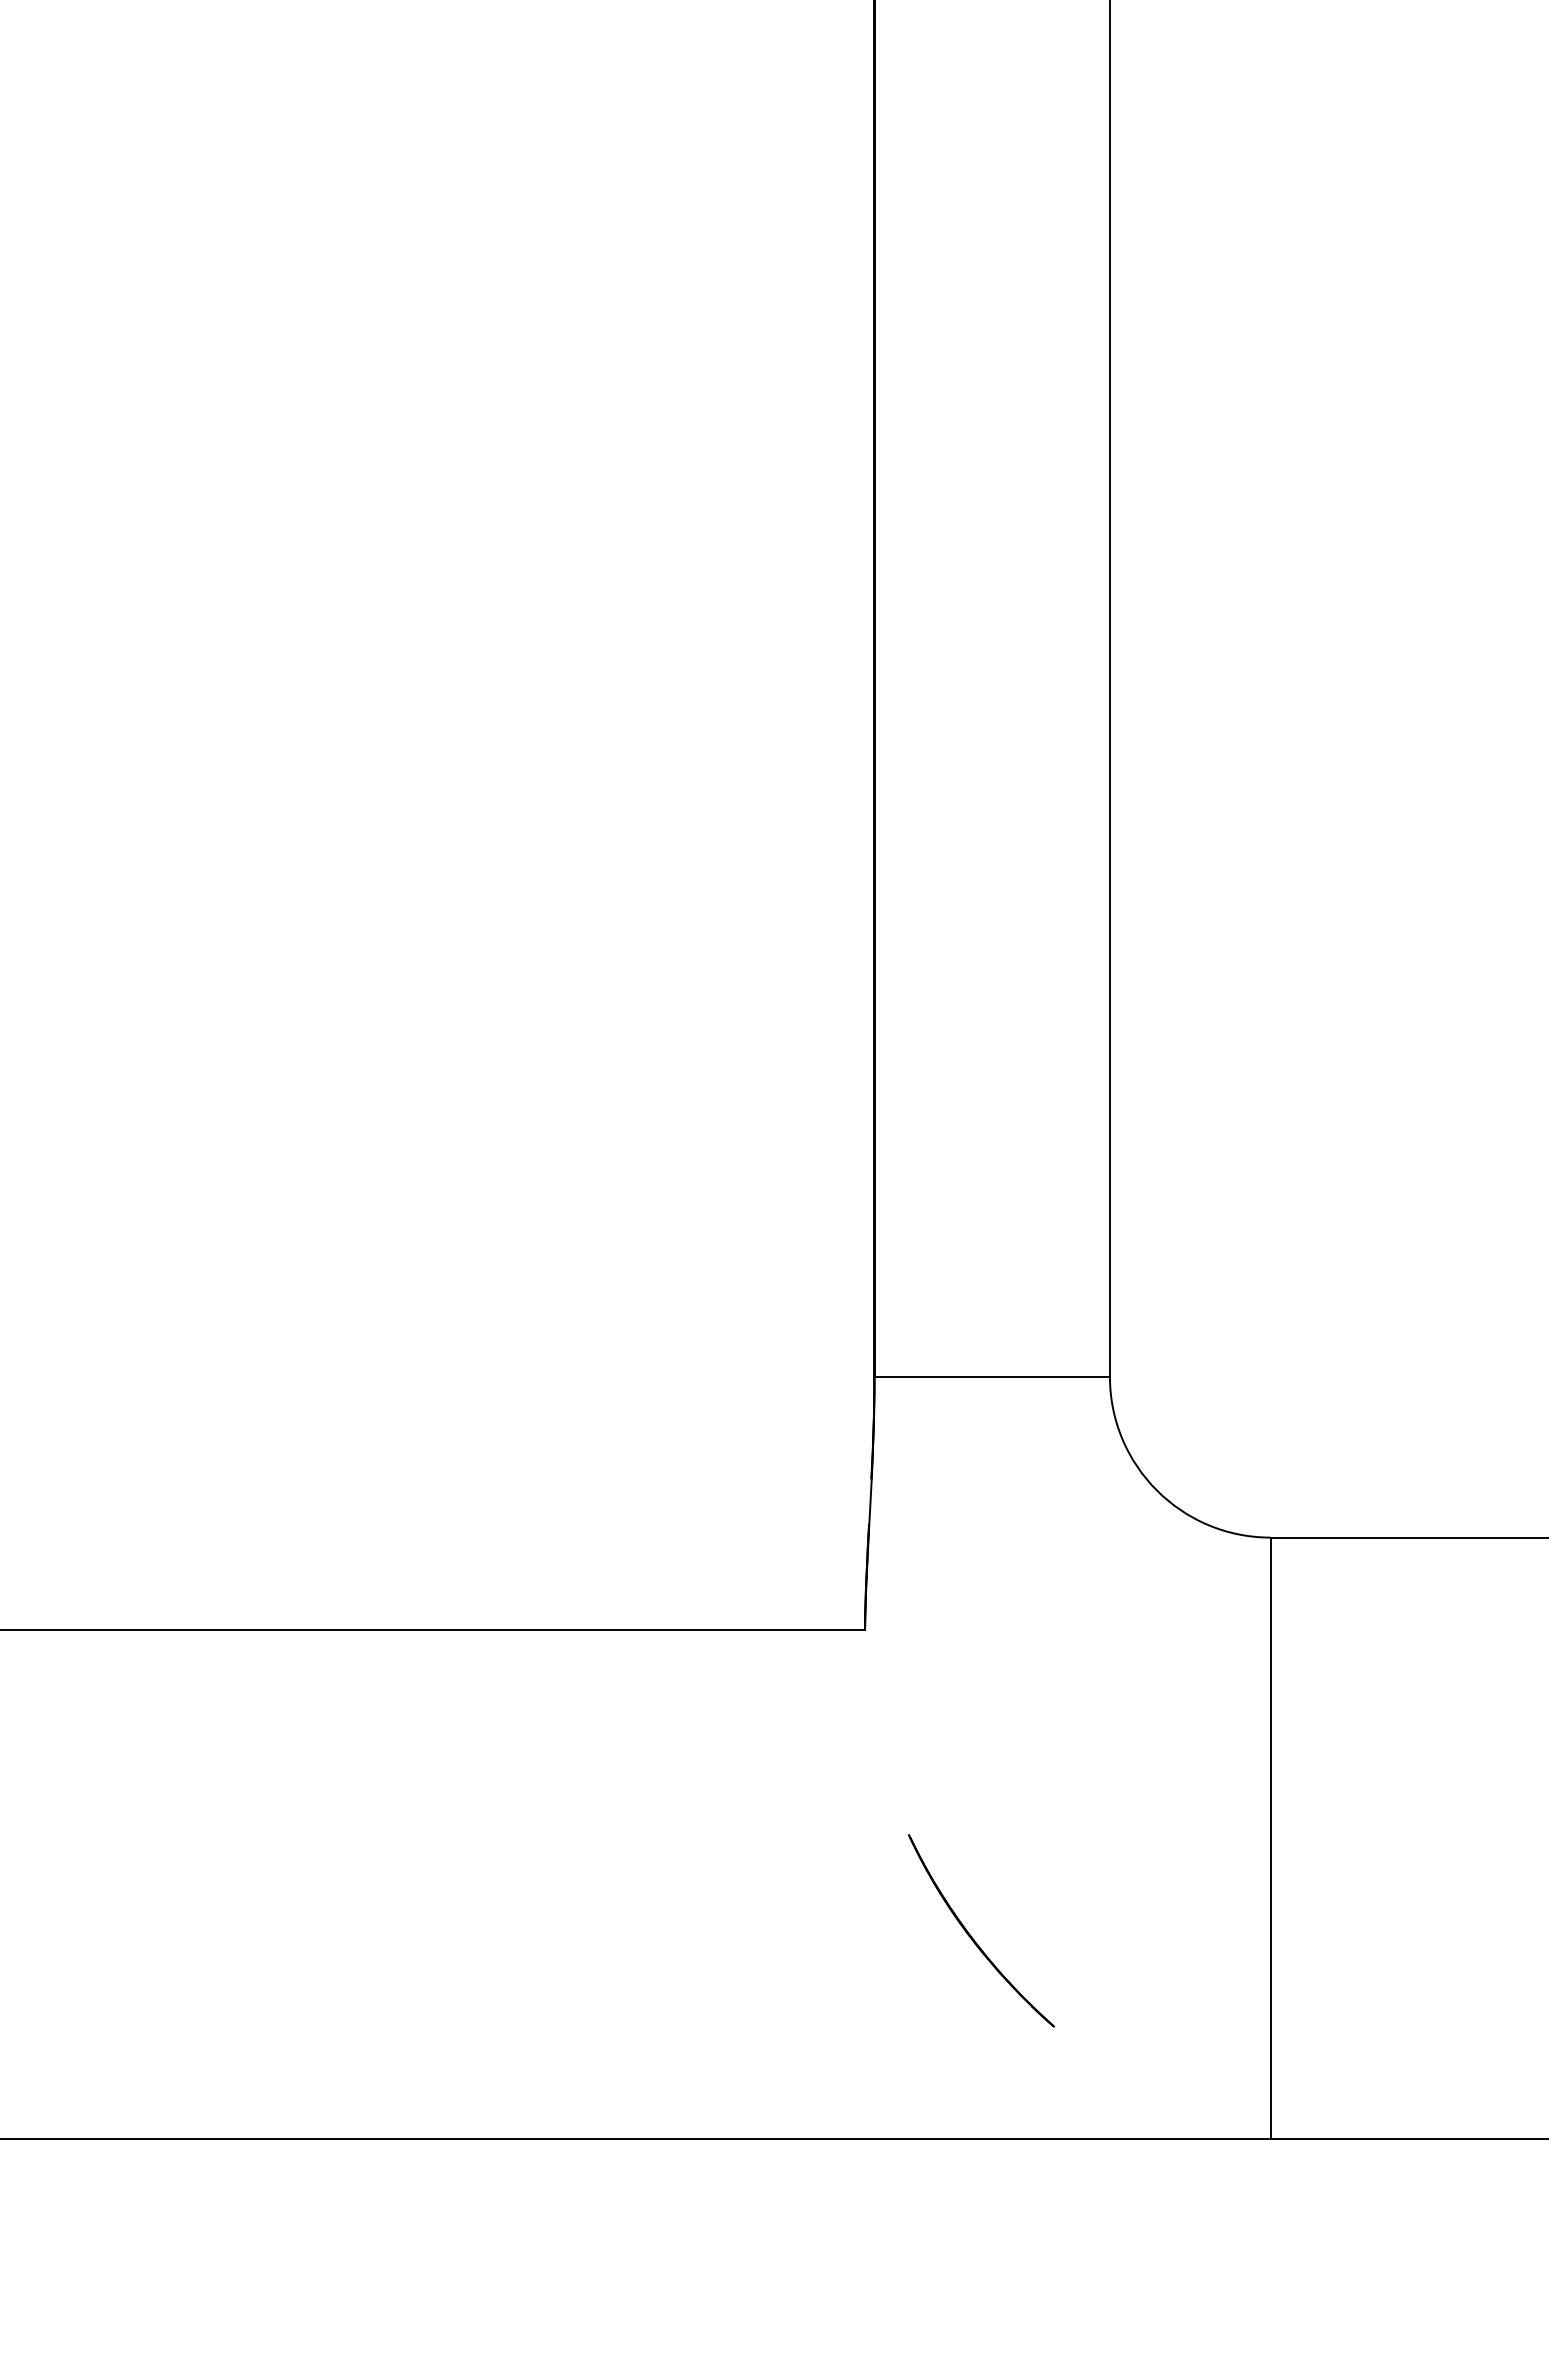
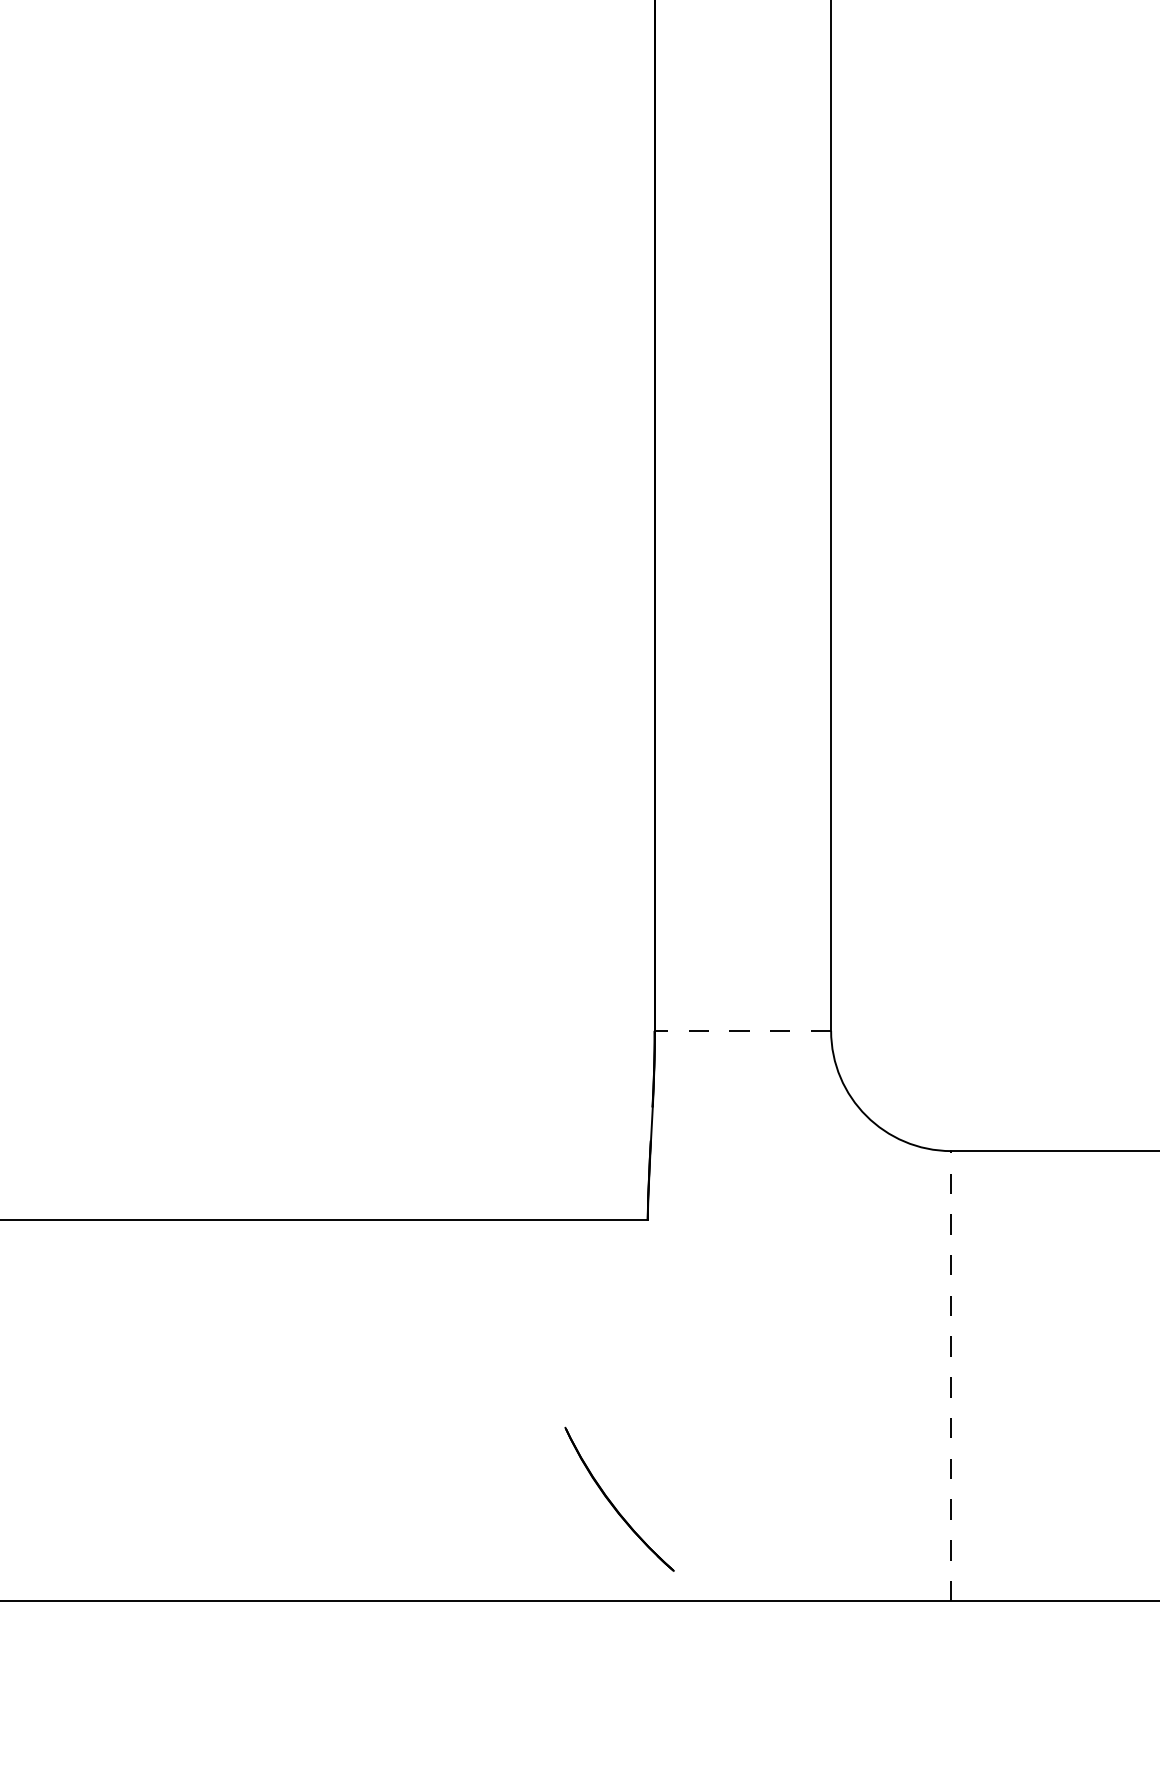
line: (992, 1377) -> (743, 1031), solid -> dashed
line: (1270, 1838) -> (951, 1376), solid -> dashed
part: (971, 1935) -> (612, 1502), moved

